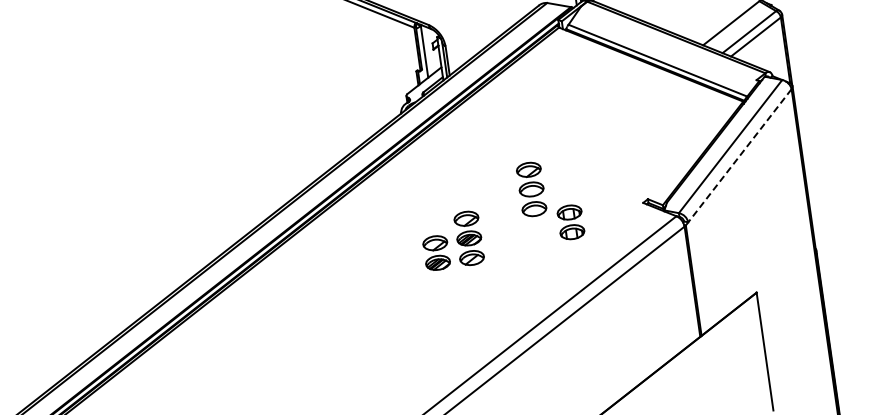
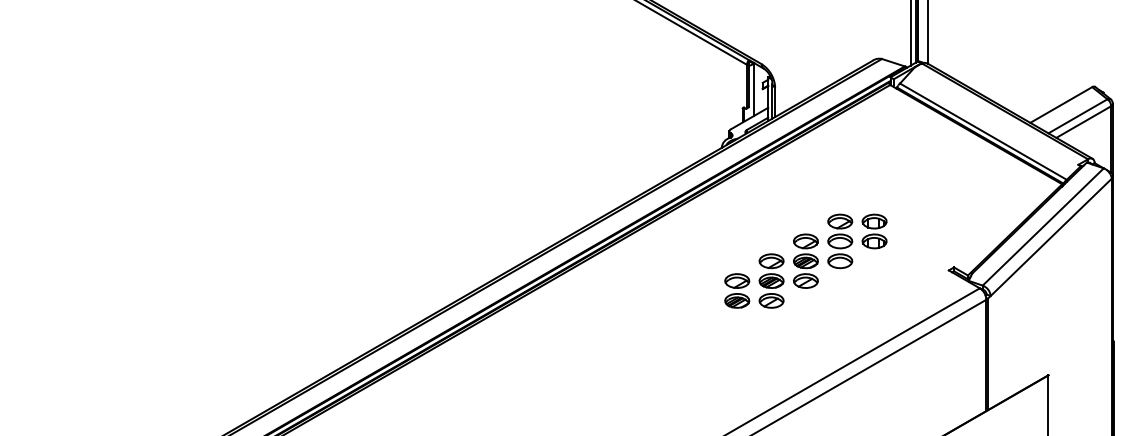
line: (738, 158) -> (1049, 239), dashed -> solid
part: (499, 213) -> (805, 260), added
part: (570, 222) -> (874, 231), moved

